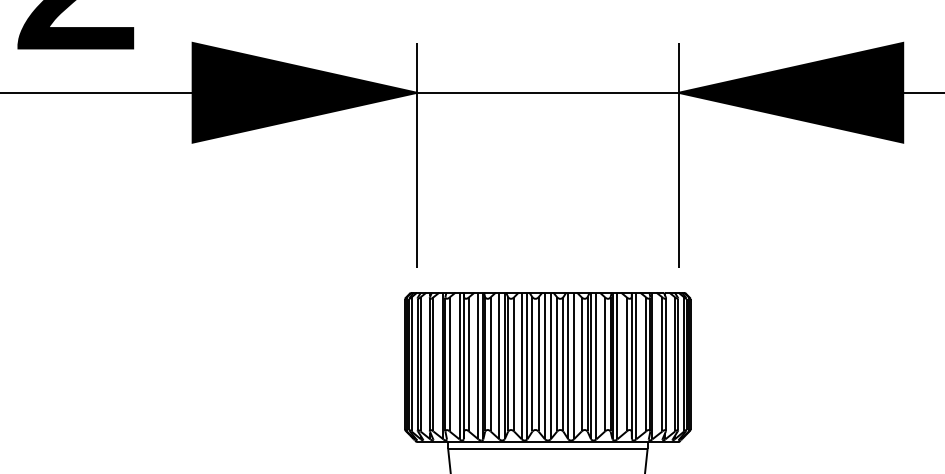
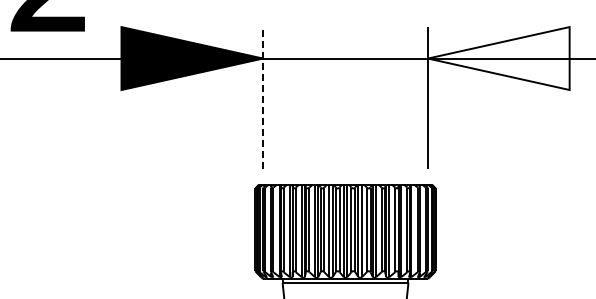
fill: (790, 92) -> (498, 58), removed
line: (417, 154) -> (263, 97), solid -> dashed

